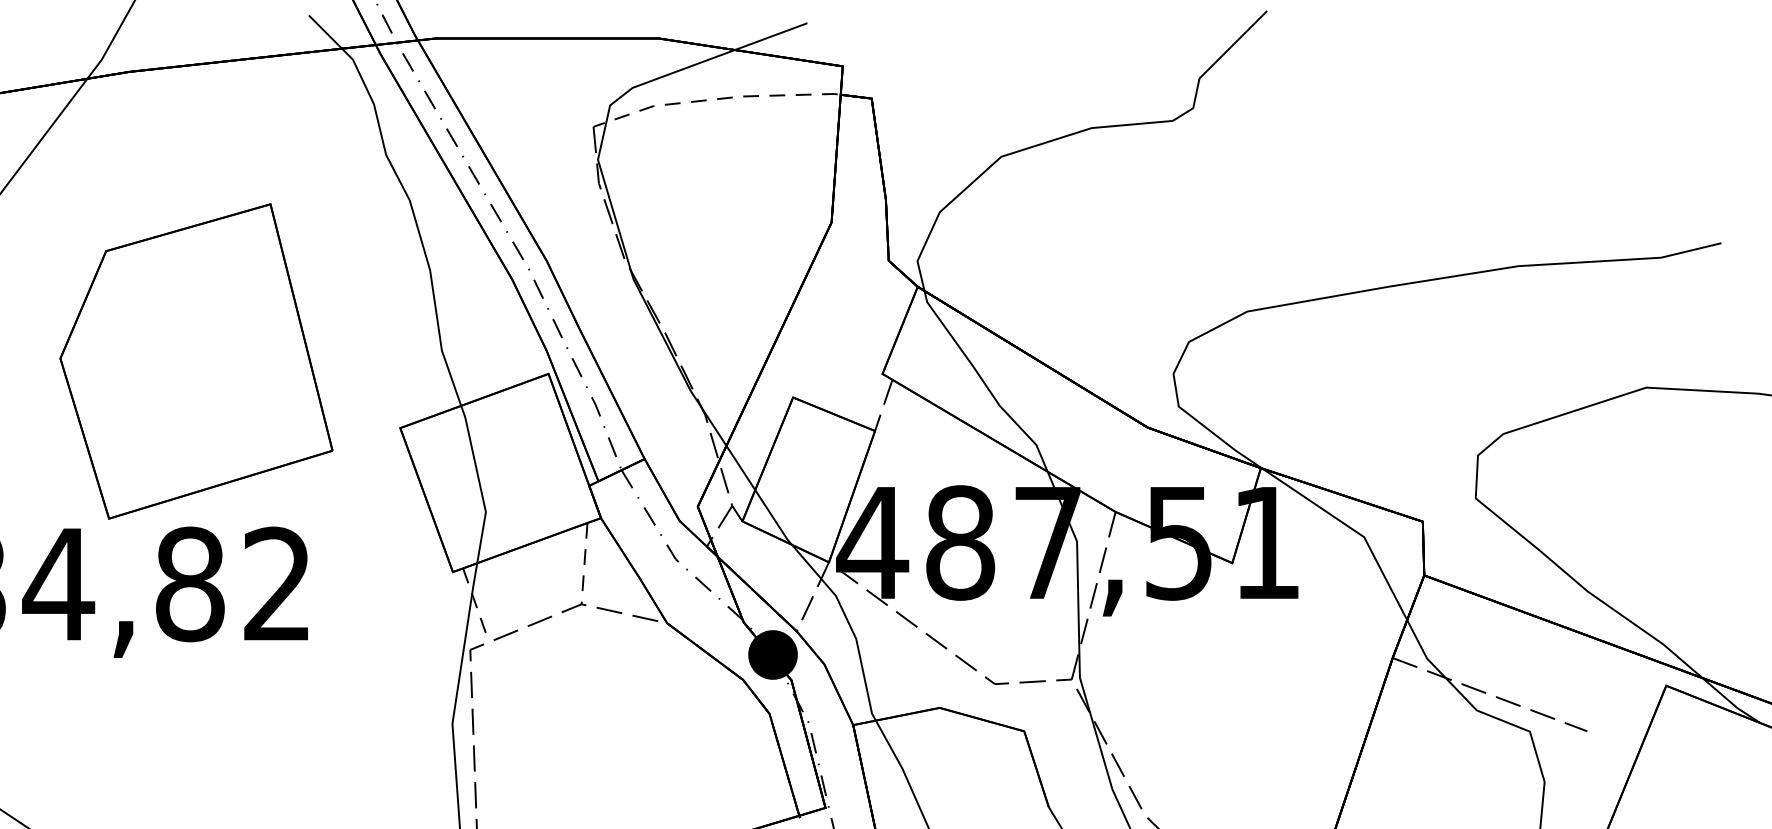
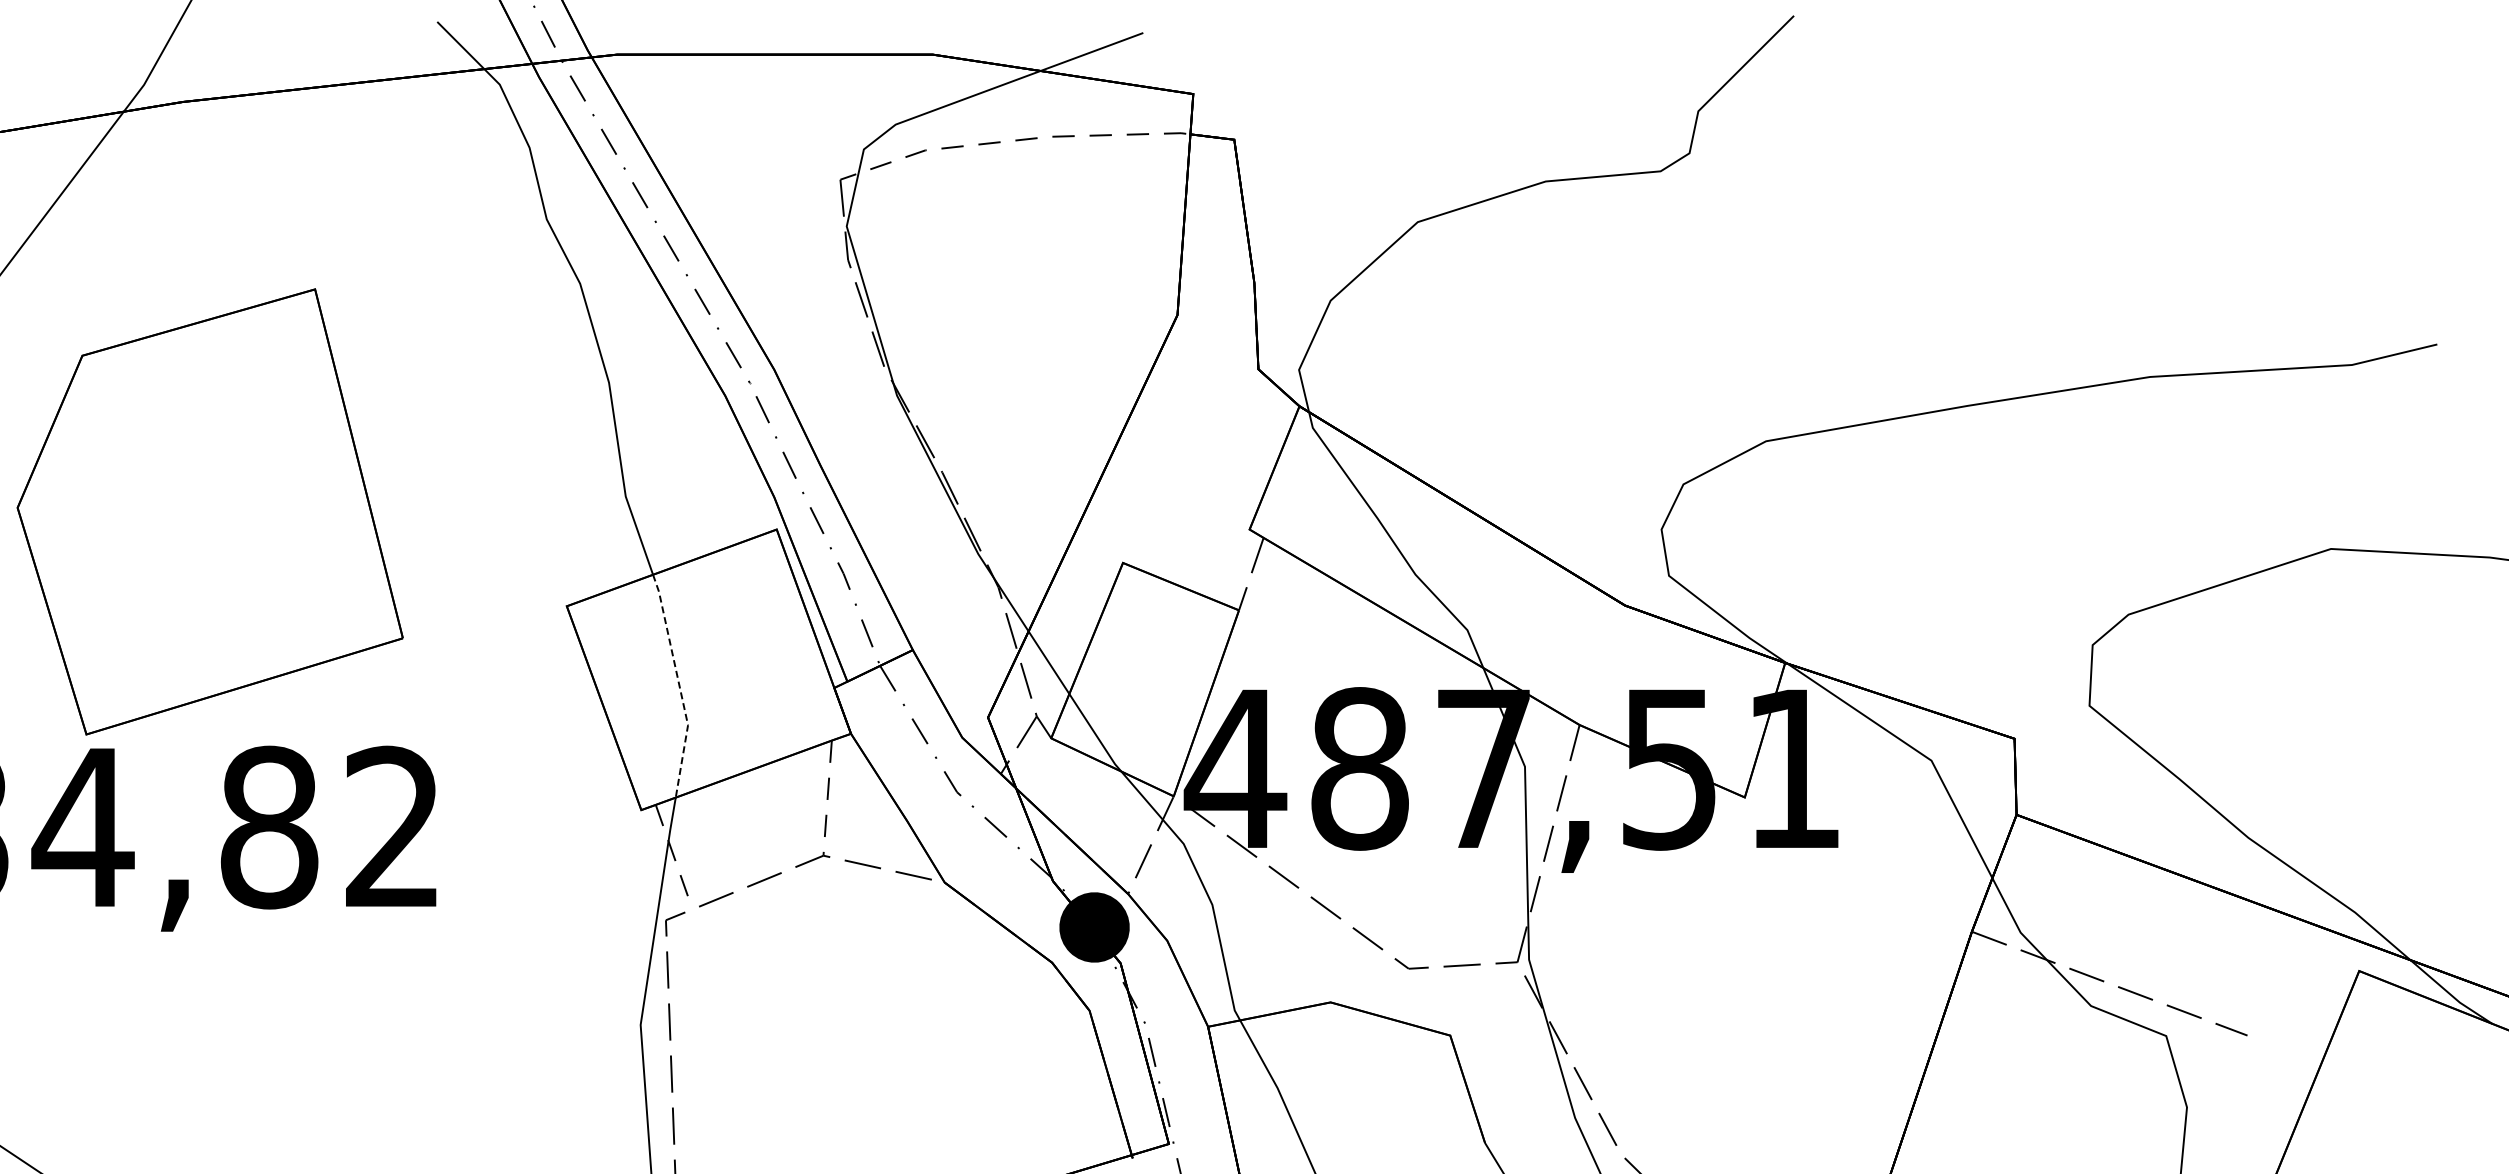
part: (195, 361) -> (209, 511), moved
line: (479, 484) -> (679, 686), solid -> dashed

